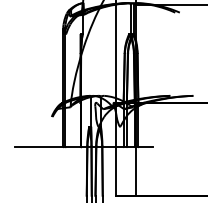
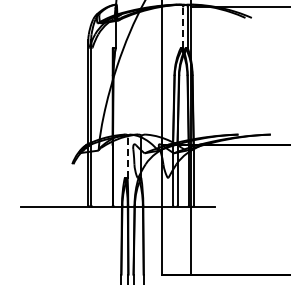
line: (130, 19) -> (182, 27), solid -> dashed
line: (91, 112) -> (127, 157), solid -> dashed

